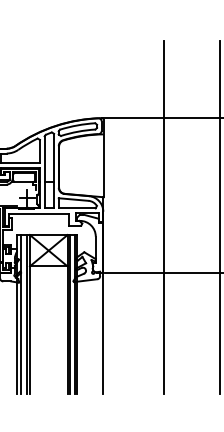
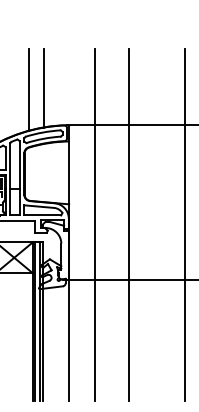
line: (78, 80) -> (44, 87), added
line: (63, 82) -> (29, 89), added
line: (129, 217) -> (95, 224), added

